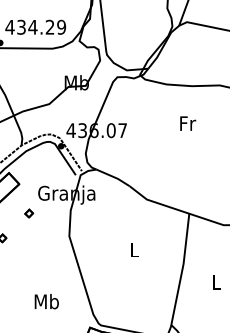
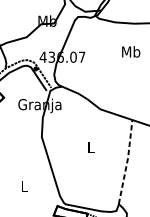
text: (187, 123) -> (131, 51), Fr -> Mb
part: (29, 213) -> (11, 119), removed
line: (182, 268) -> (127, 161), solid -> dashed
text: (46, 301) -> (24, 186), Mb -> L

